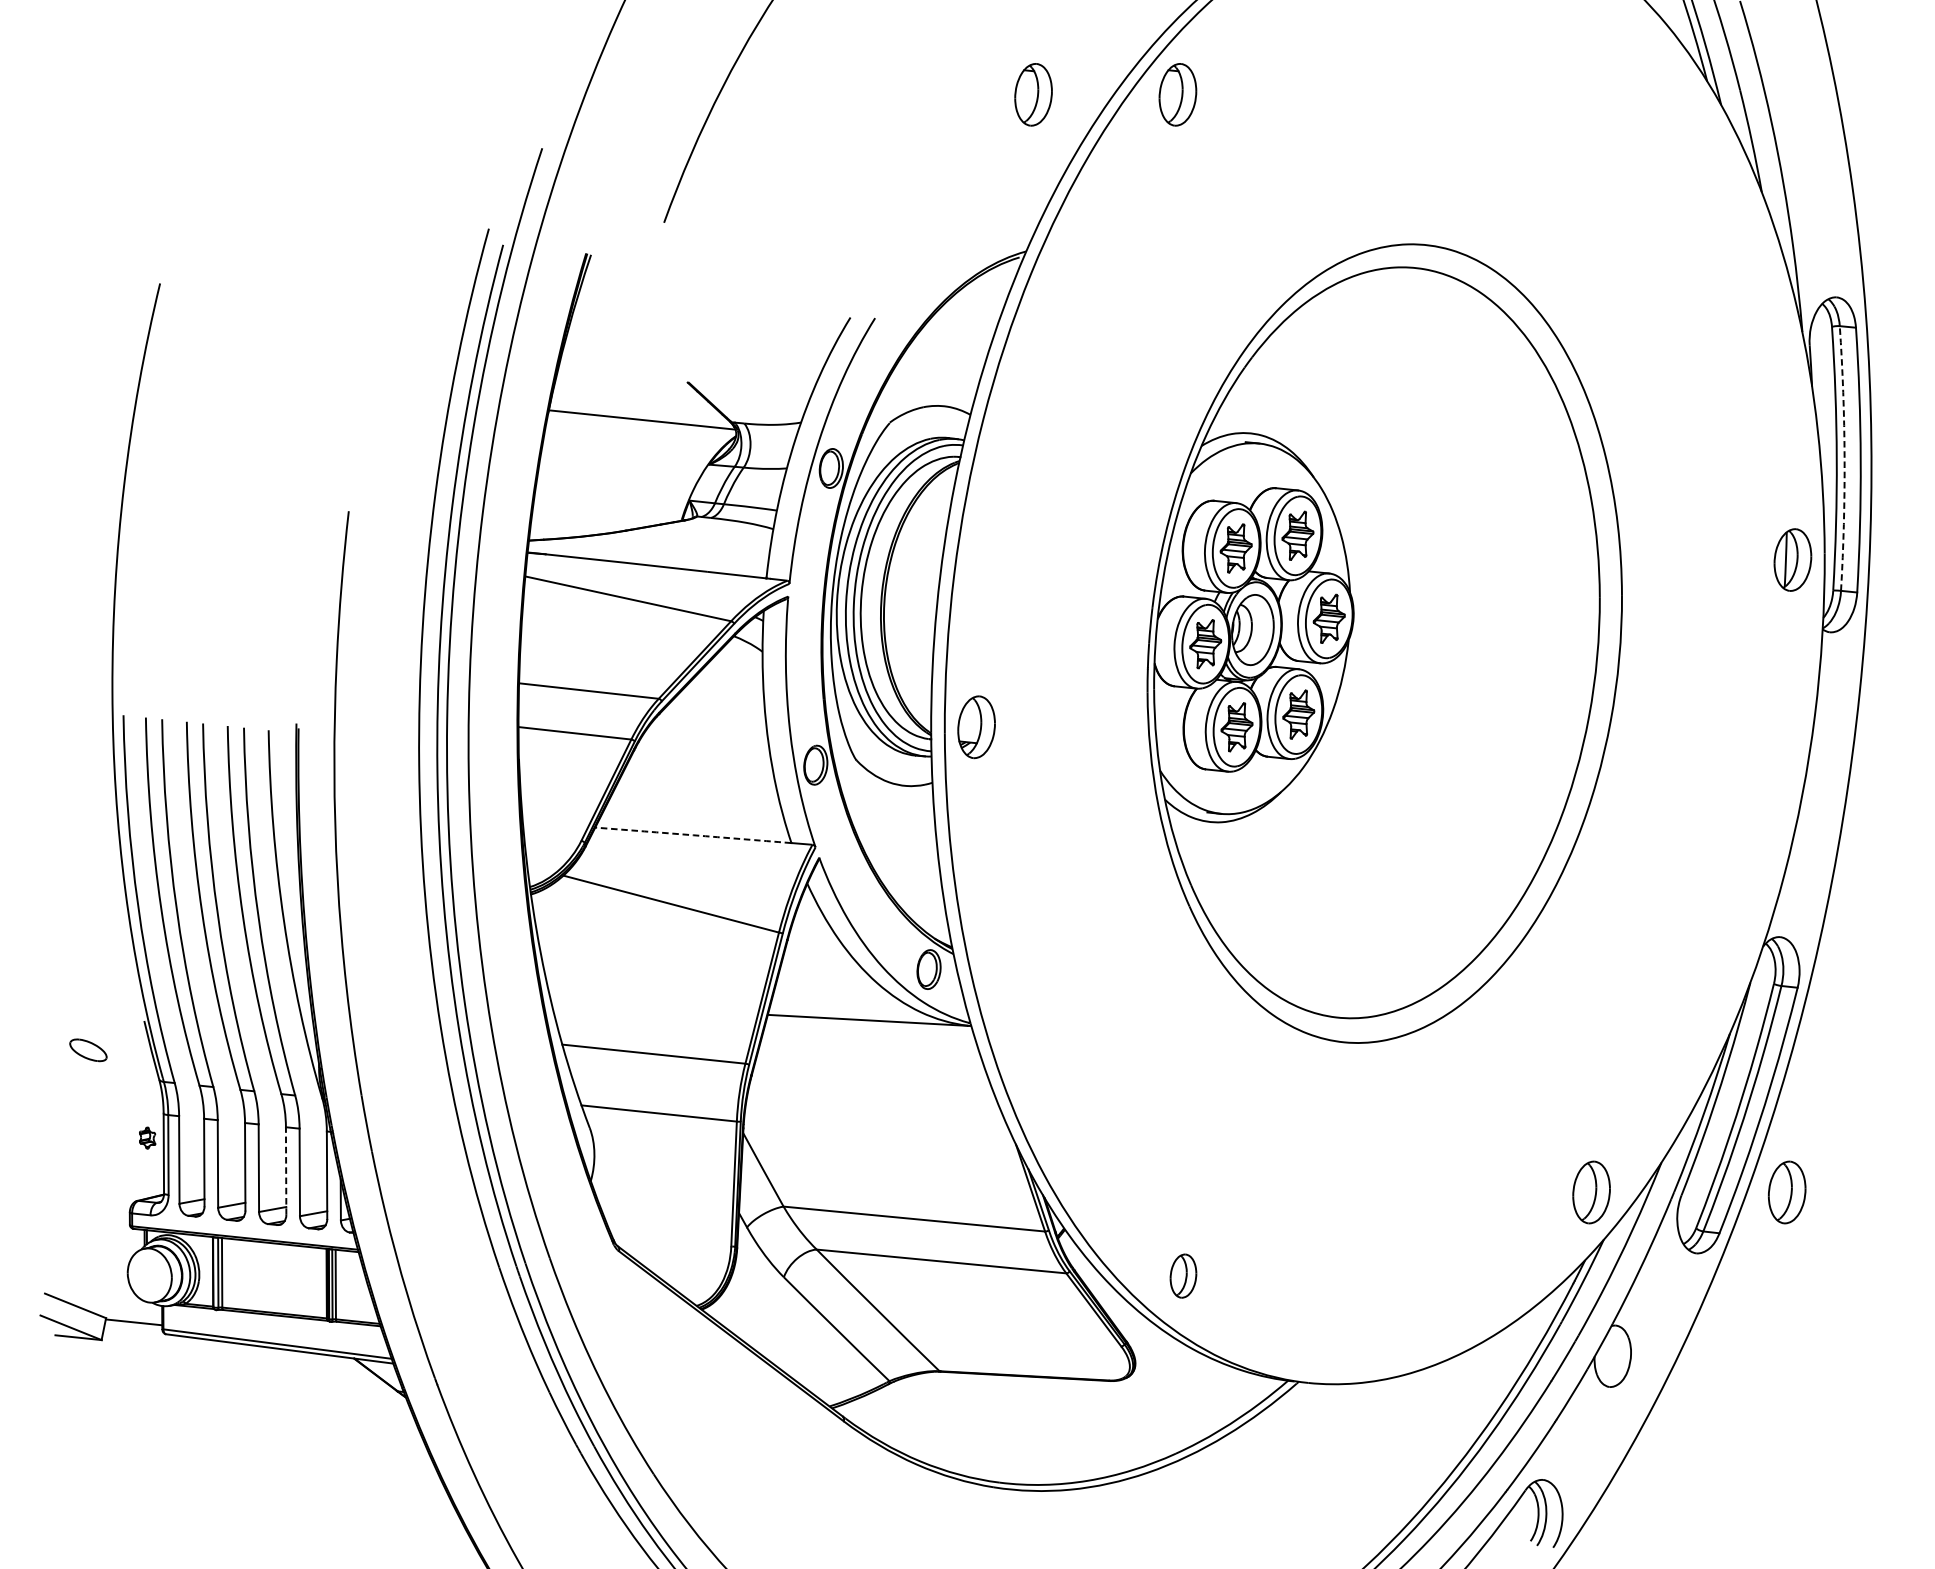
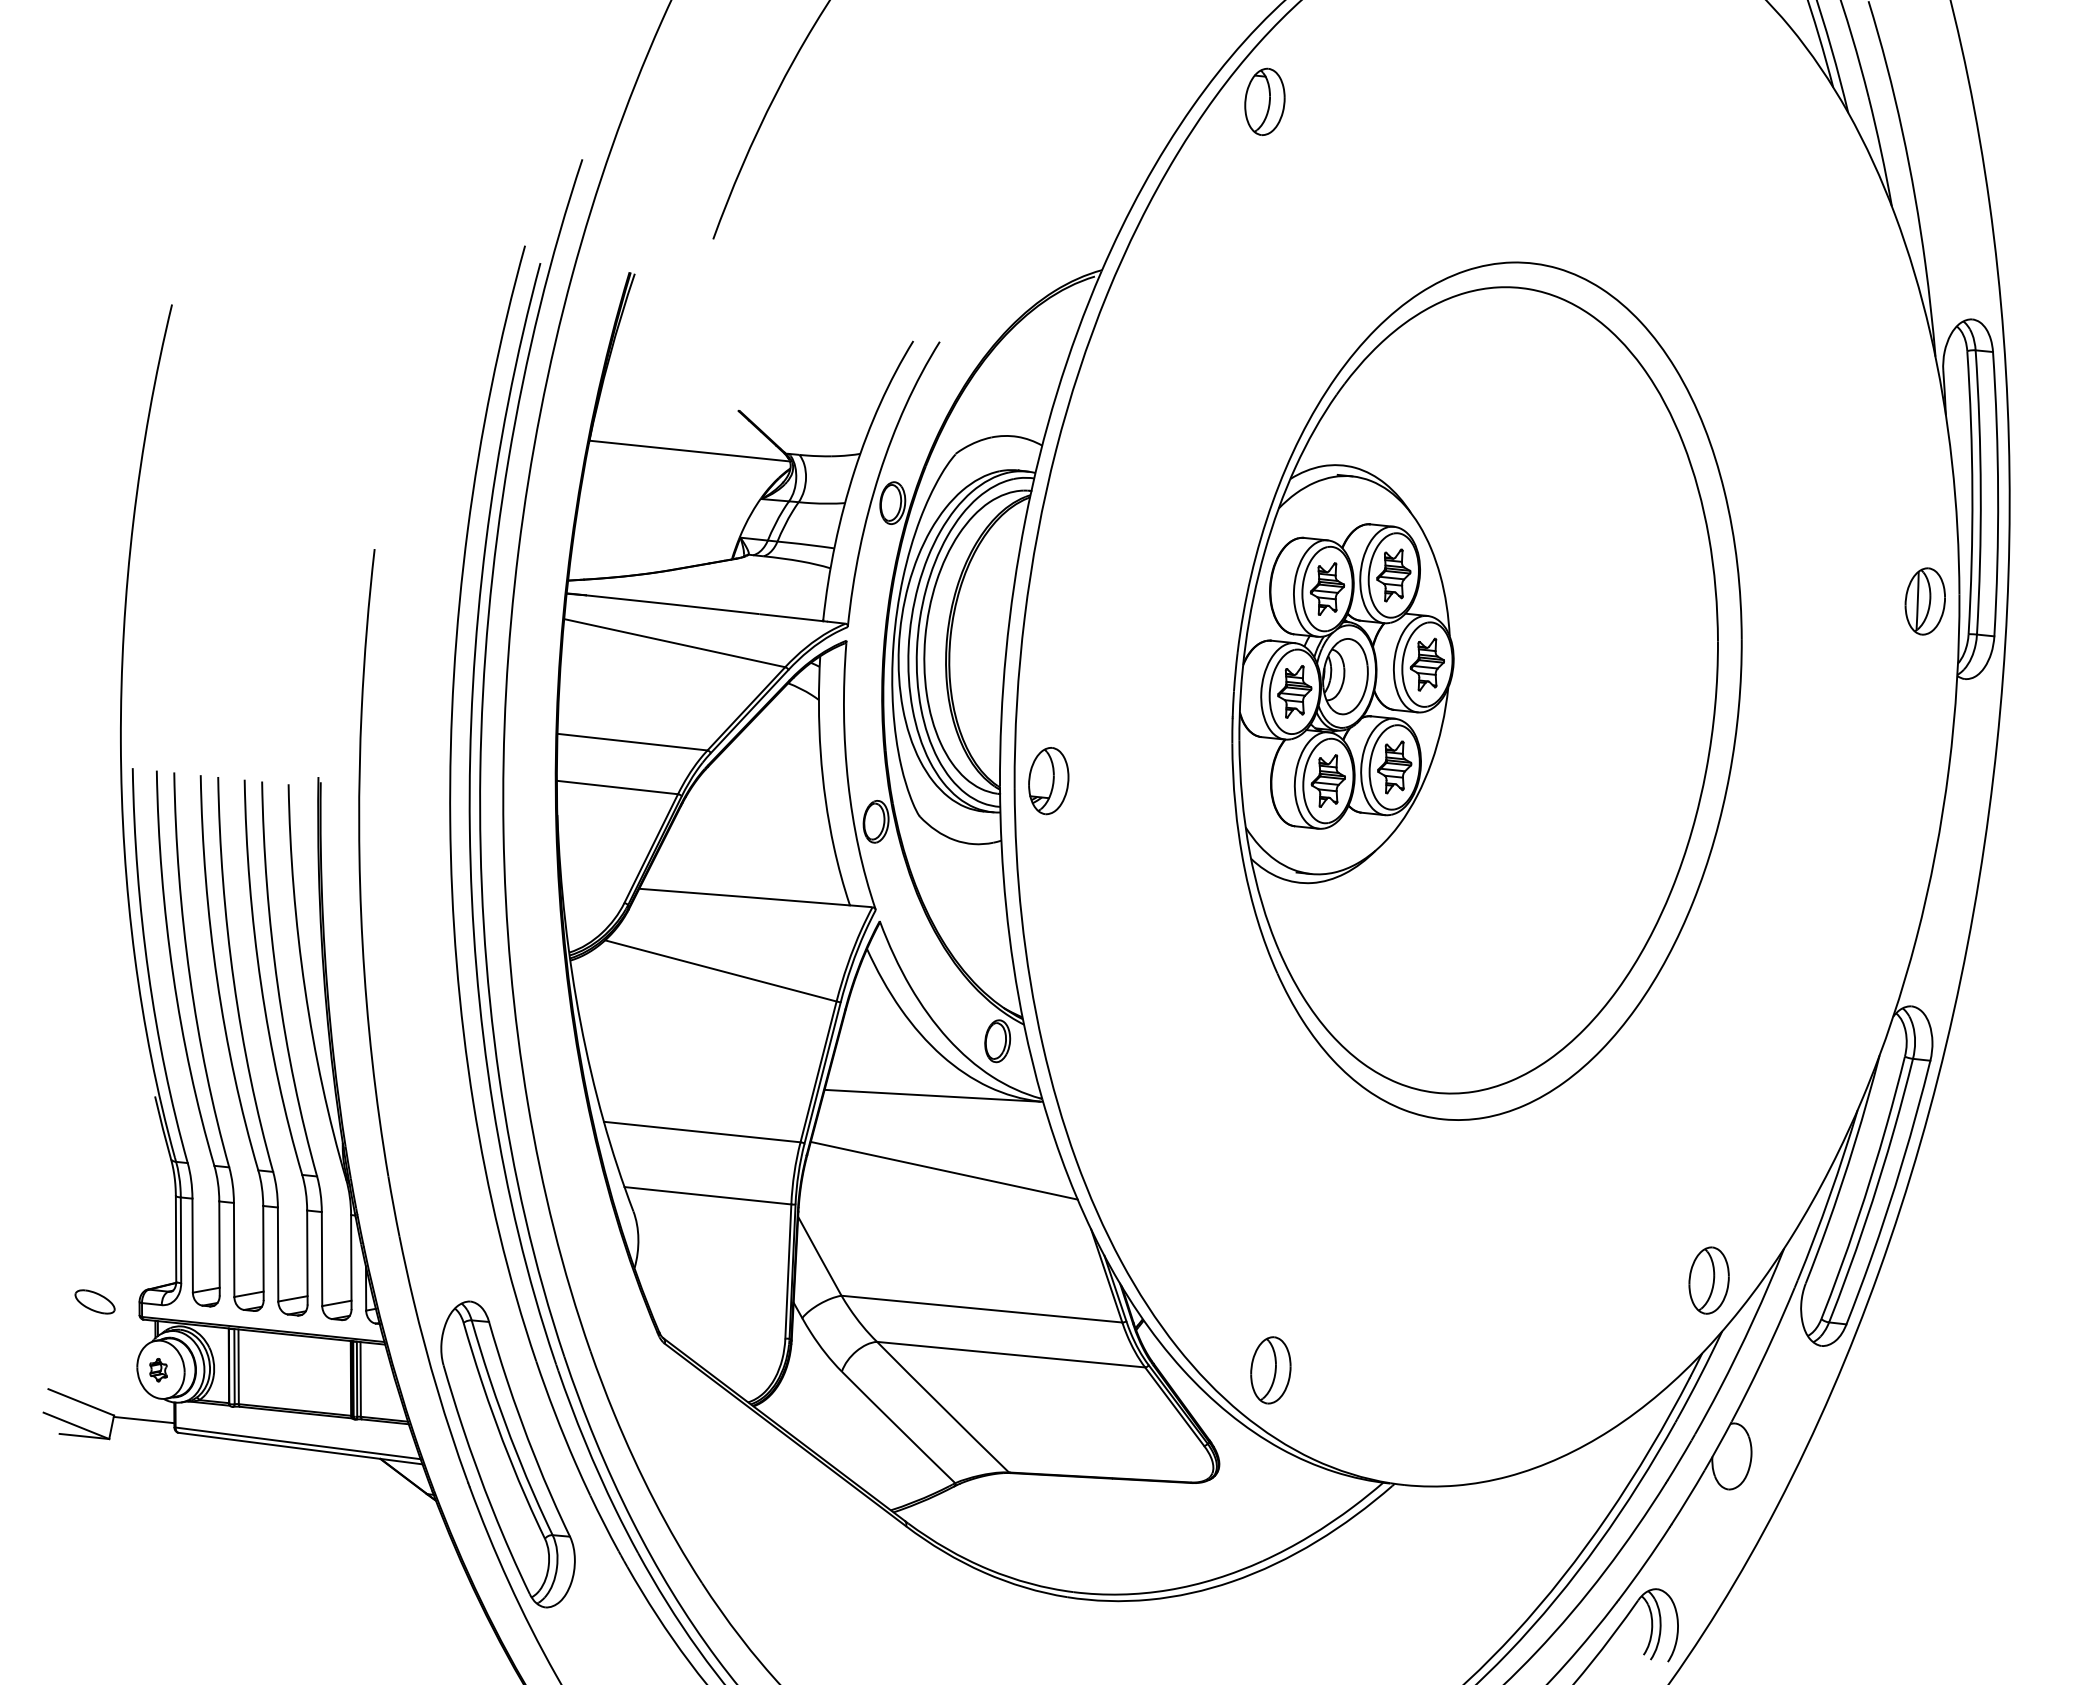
part: (1033, 94) -> (1109, 101), removed
arc: (1844, 458) -> (1980, 492), dashed -> solid
arc: (693, 834) -> (744, 896), dashed -> solid
part: (87, 1049) -> (94, 1301), moved
line: (878, 1089) -> (943, 1170), added
part: (147, 1138) -> (158, 1370), moved
line: (286, 1170) -> (307, 1257), dashed -> solid
part: (1786, 1192) -> (1918, 1280), removed
part: (1183, 1276) -> (1270, 1370), size x1.43
part: (472, 1354) -> (507, 1454), added

